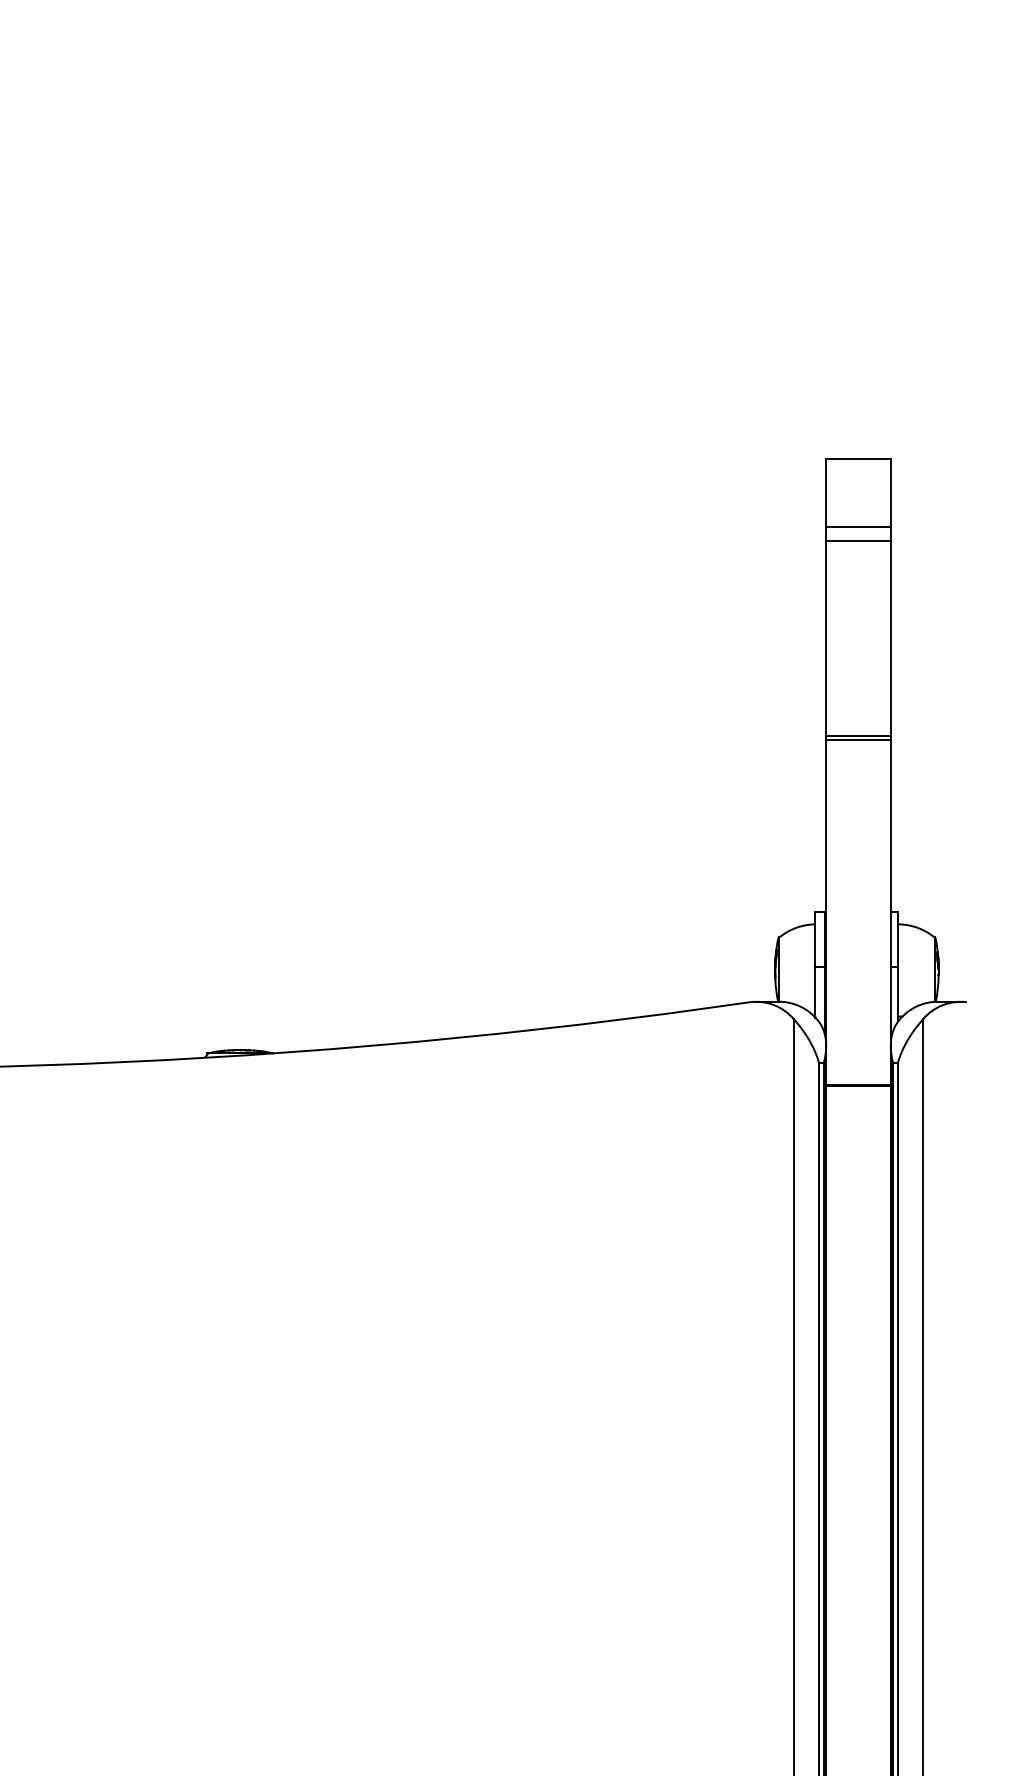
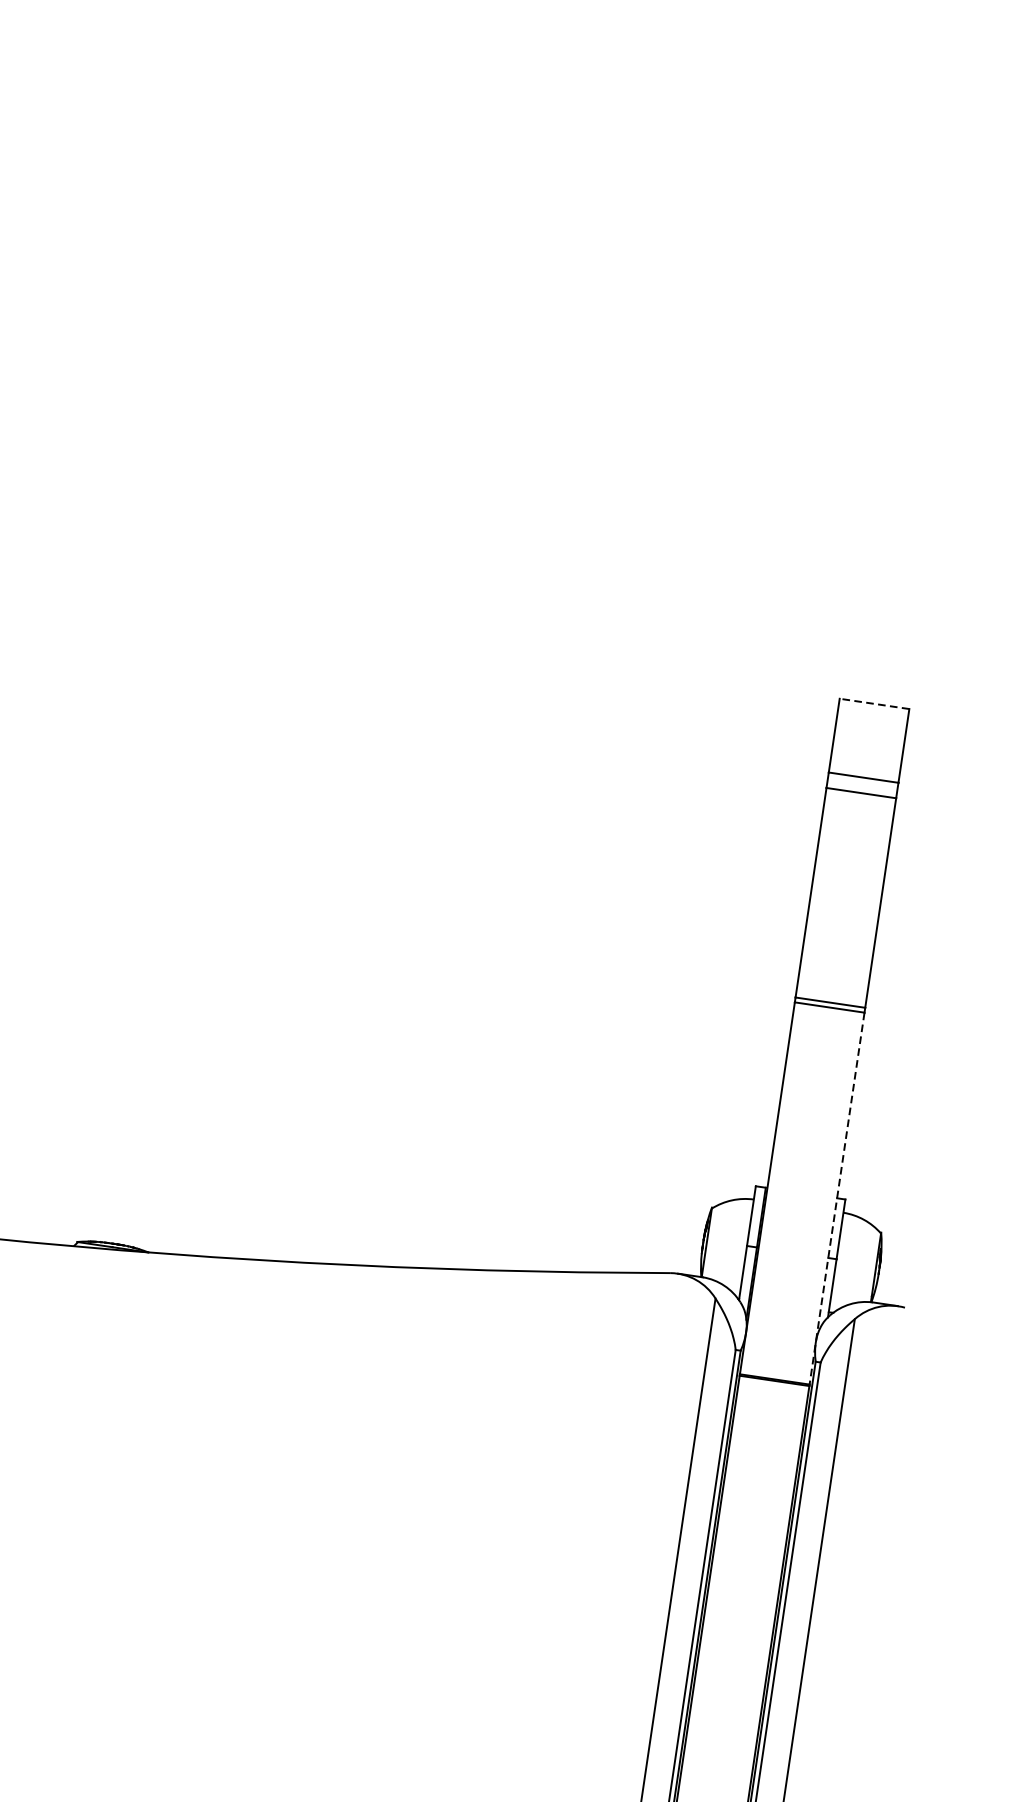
line: (857, 458) -> (873, 703), solid -> dashed
line: (890, 912) -> (836, 1198), solid -> dashed

